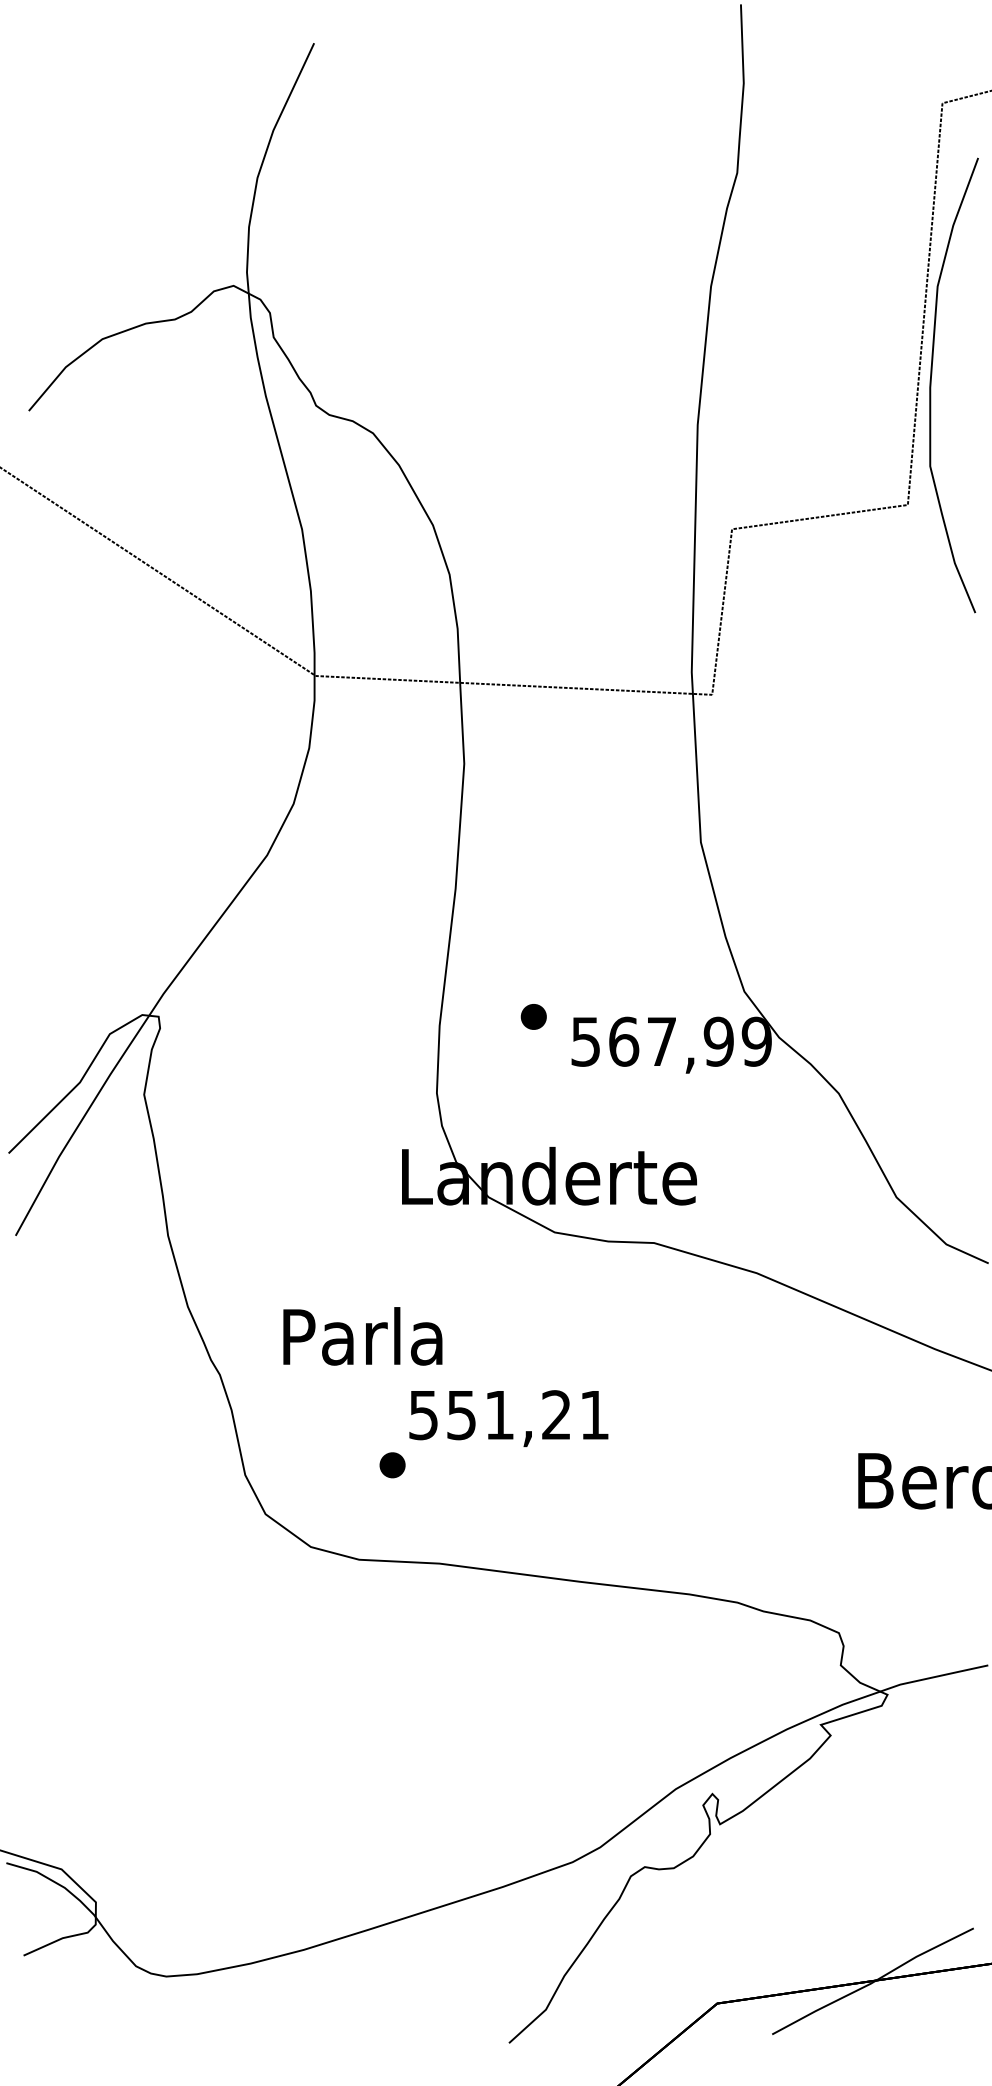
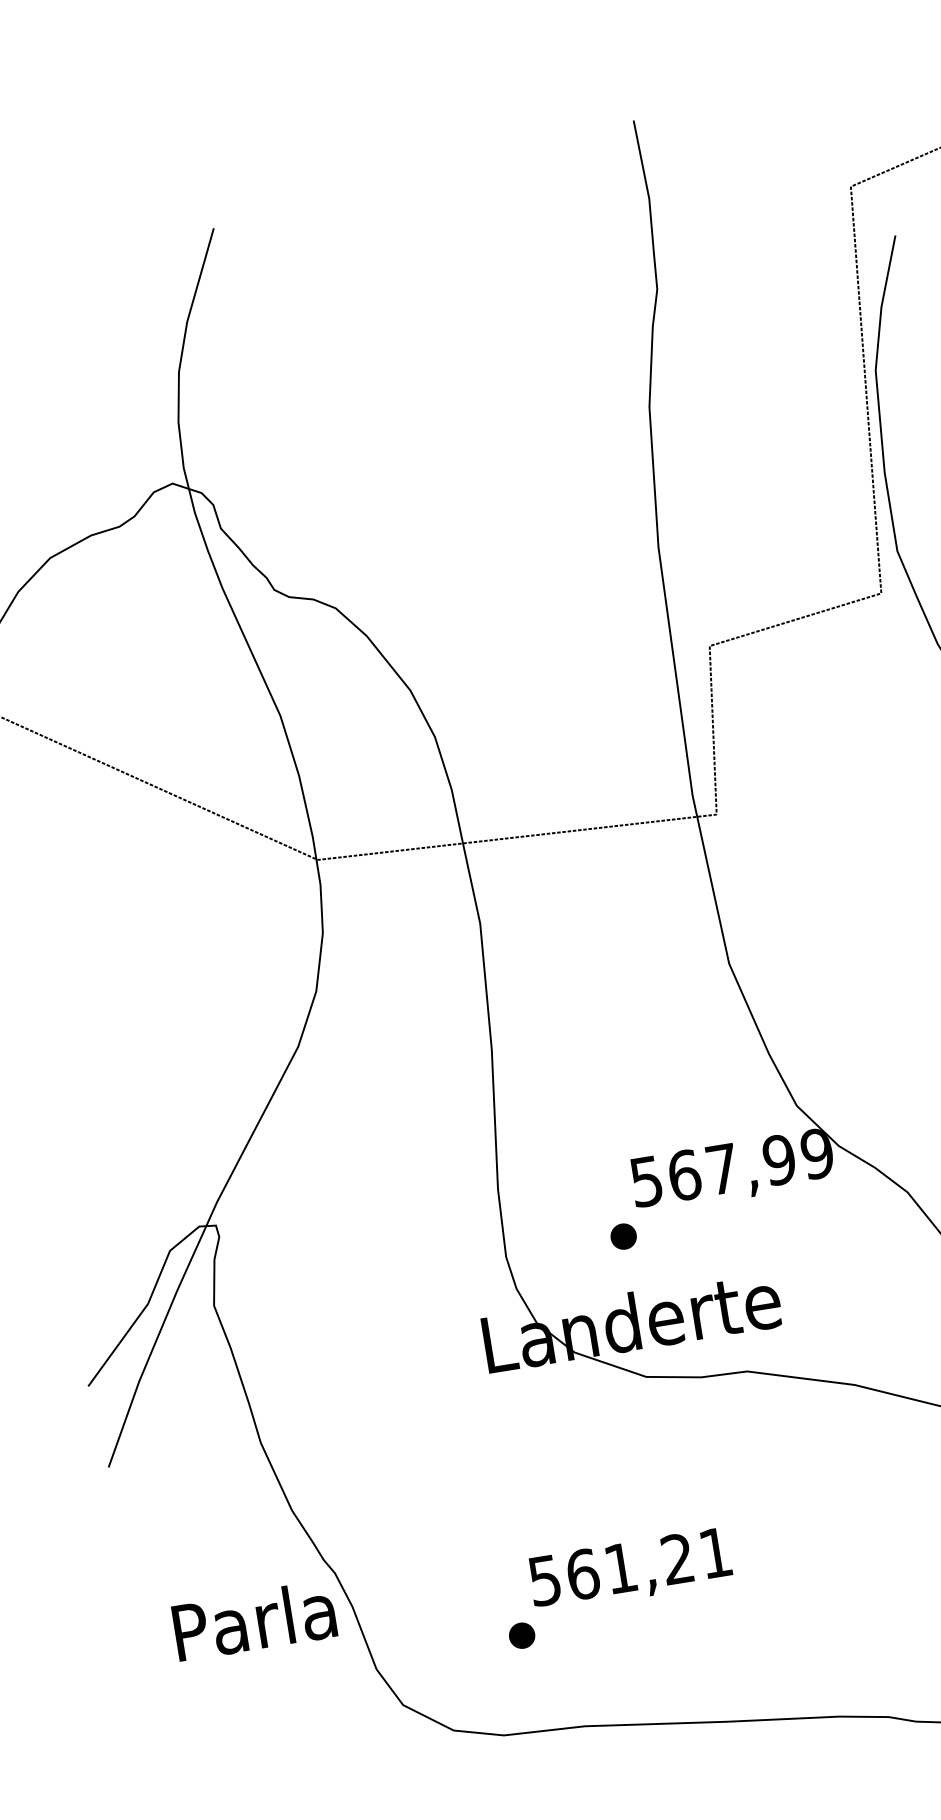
part: (533, 1016) -> (623, 1236), moved
text: (362, 1336) -> (254, 1620), moved
text: (461, 1415) -> (582, 1574), 551,21 -> 561,21

